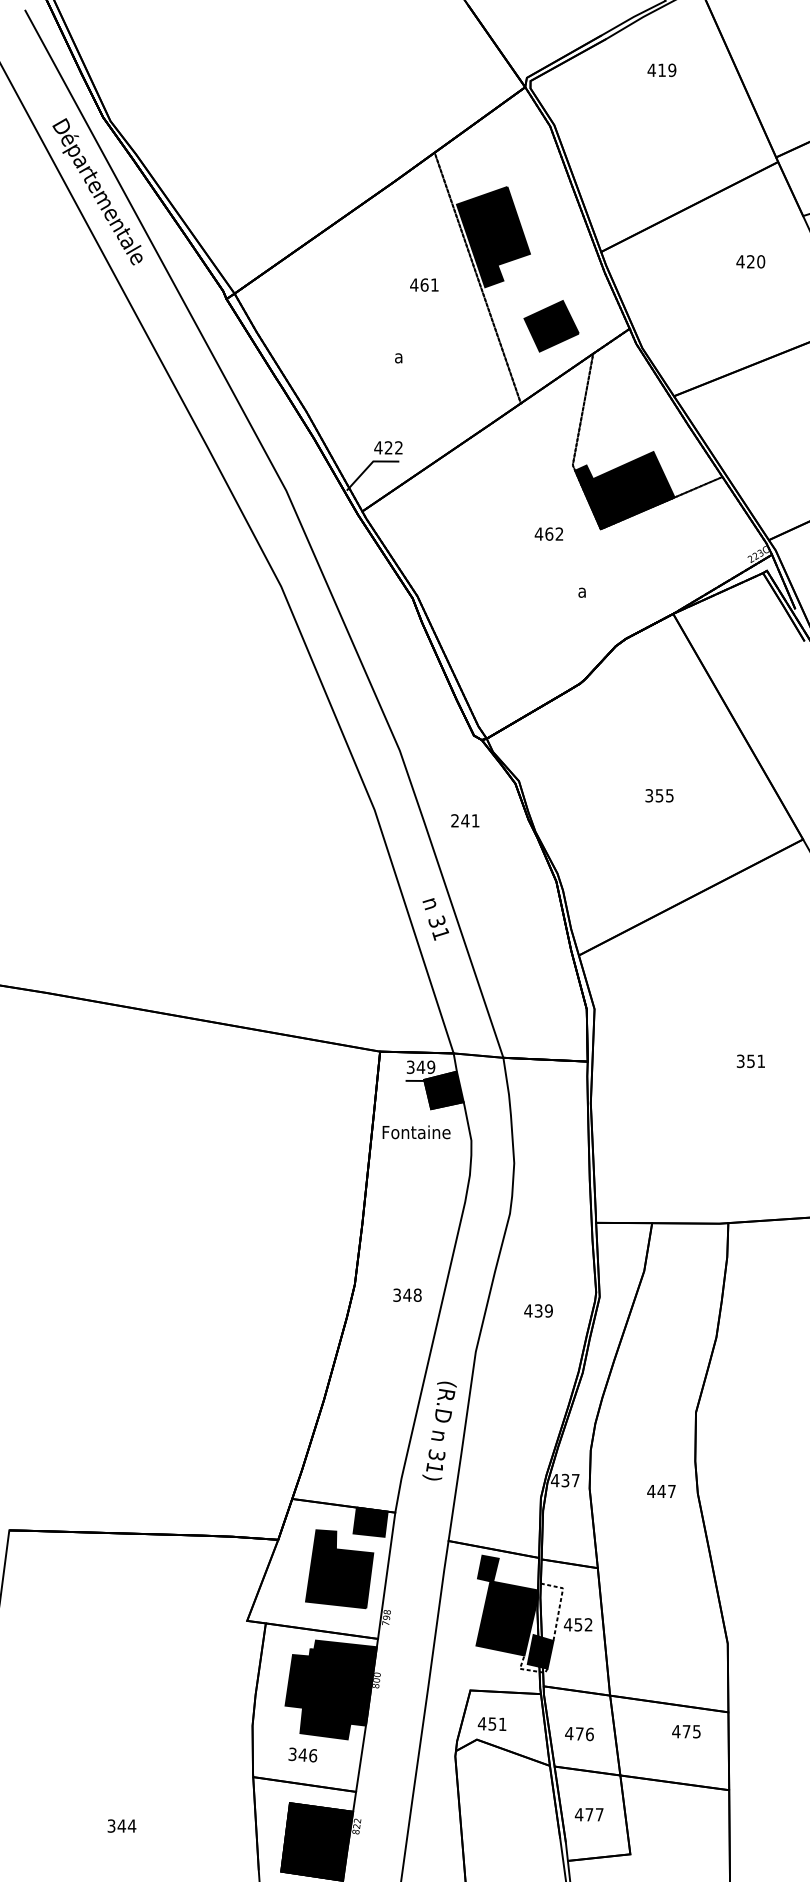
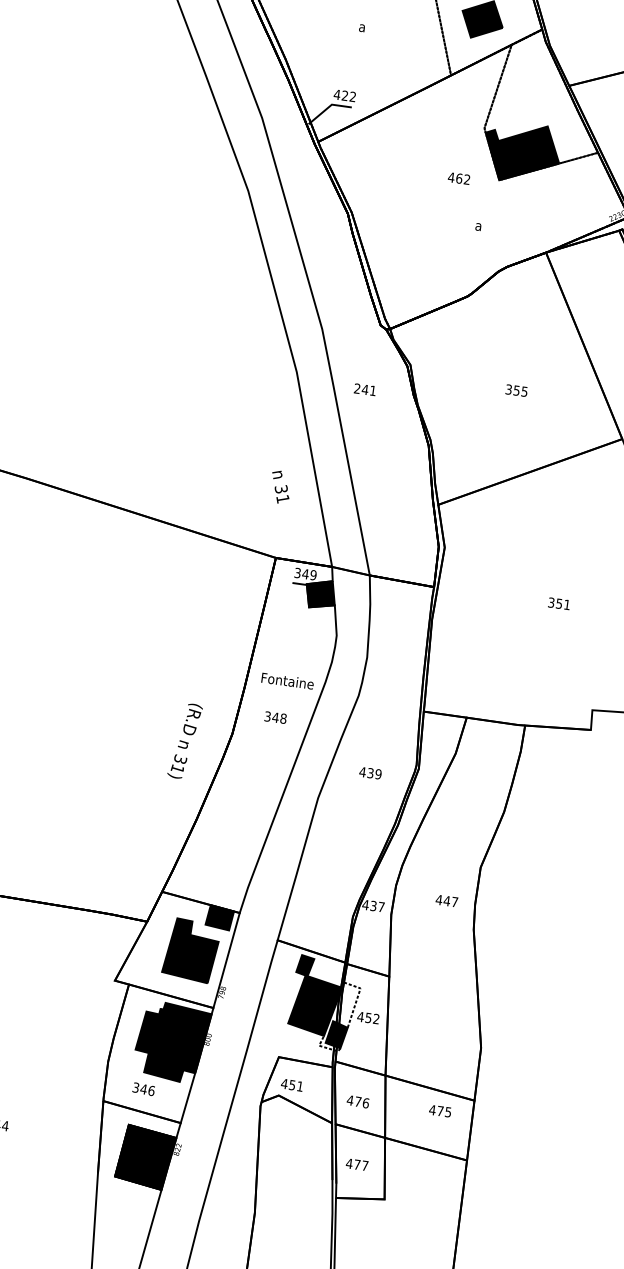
text: (435, 919) -> (280, 487), moved
text: (416, 1132) -> (287, 681), moved
text: (407, 1294) -> (275, 717), moved
text: (439, 1430) -> (185, 740), moved
text: (661, 1491) -> (446, 901), moved

